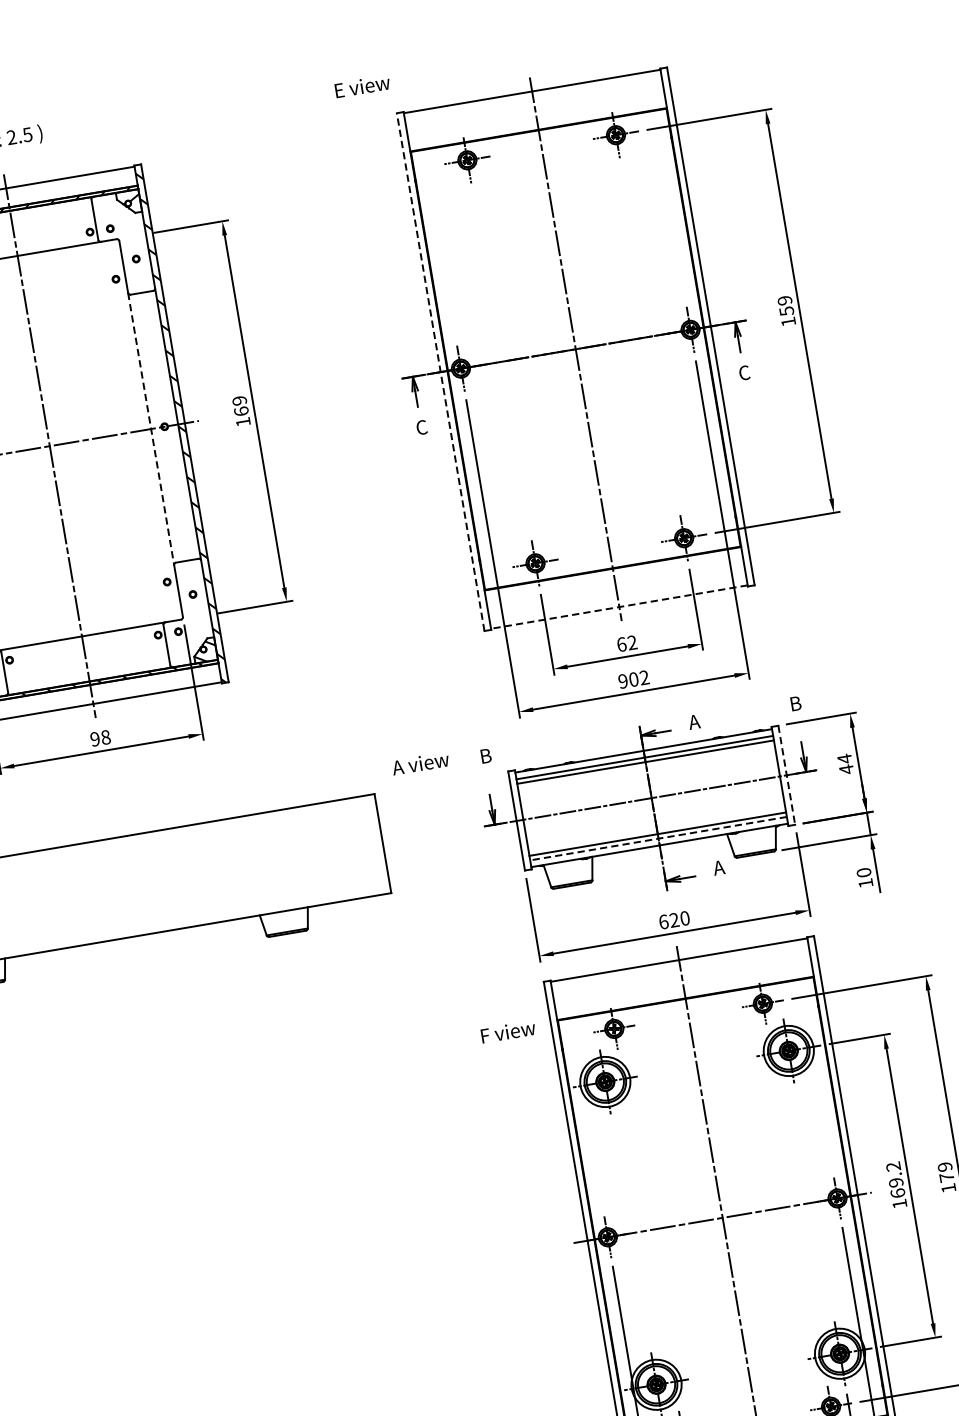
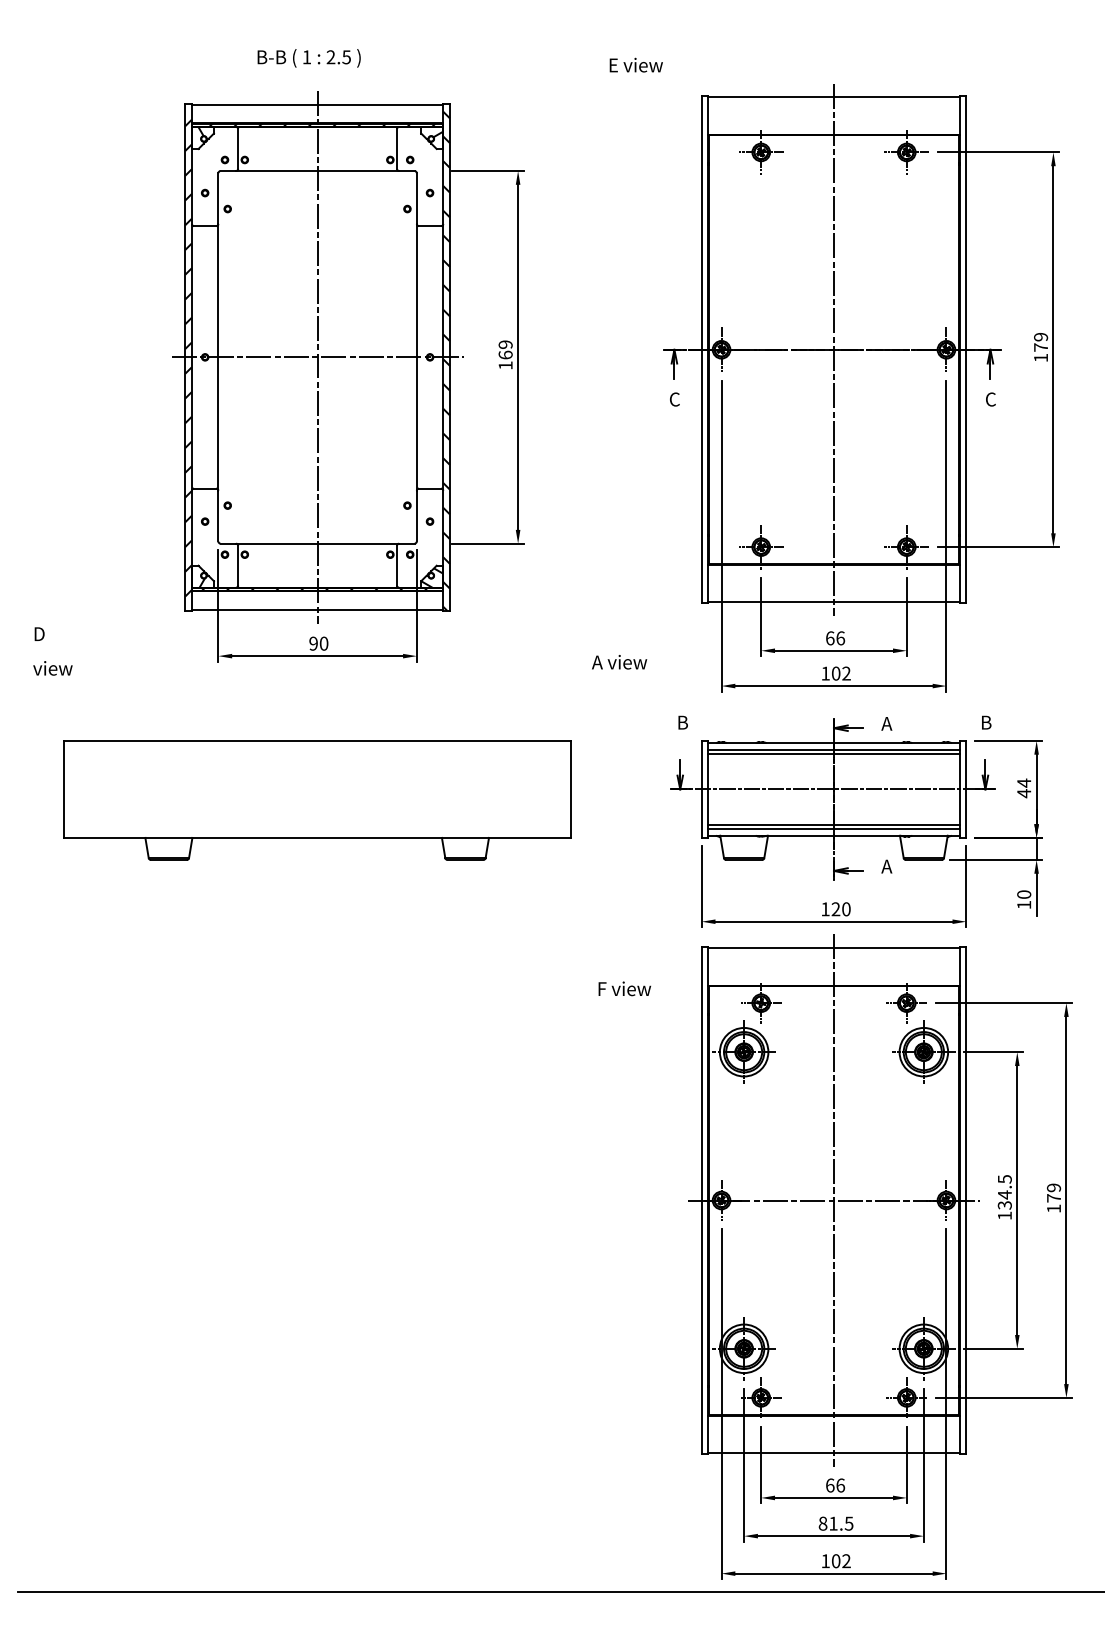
text: (361, 85) -> (635, 64), moved
text: (787, 311) -> (1041, 347), 159 -> 179
line: (440, 371) -> (701, 349), dashed -> solid
line: (150, 429) -> (416, 357), dashed -> solid
line: (619, 607) -> (834, 602), dashed -> solid
text: (632, 642) -> (840, 638), 62 -> 66
text: (622, 681) -> (825, 673), 902 -> 102
text: (105, 737) -> (323, 643), 98 -> 90
text: (420, 763) -> (619, 662), moved
line: (786, 775) -> (966, 789), dashed -> solid
line: (659, 838) -> (834, 829), dashed -> solid
text: (663, 922) -> (825, 909), 620 -> 120
text: (507, 1031) -> (624, 988), moved
text: (895, 1180) -> (1004, 1192), 169.2 -> 134.5

